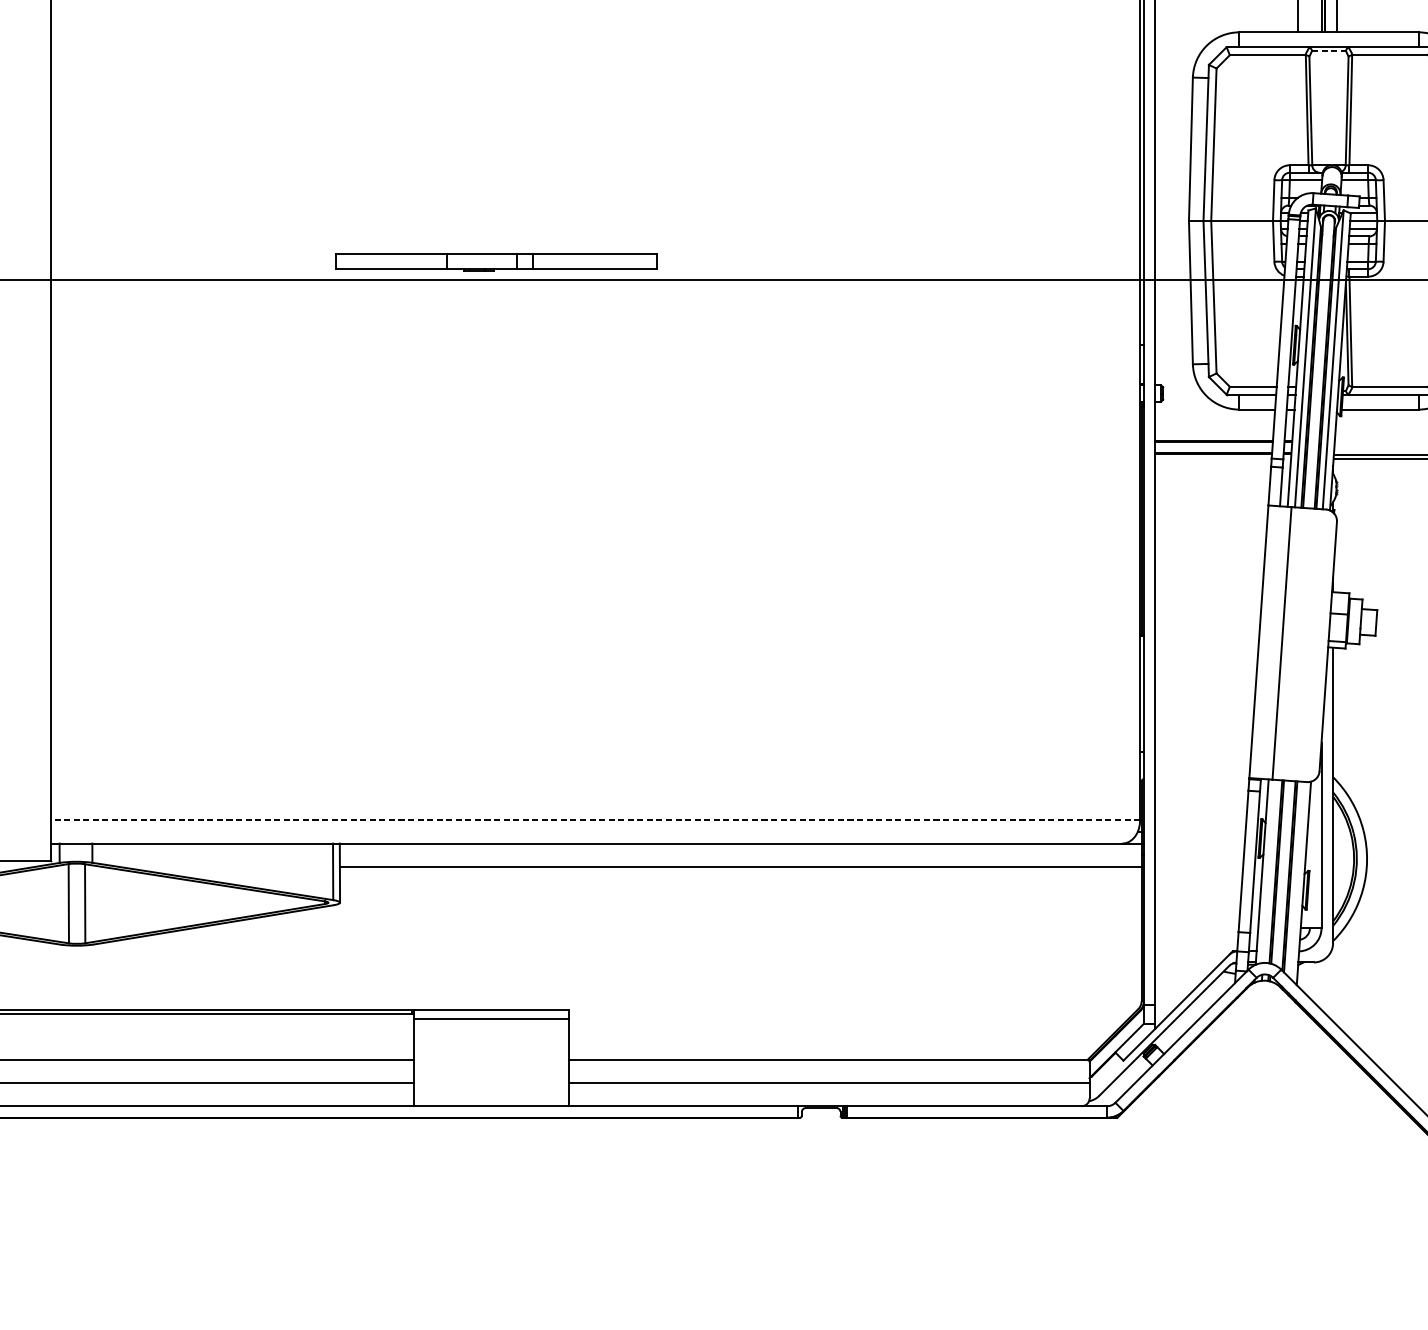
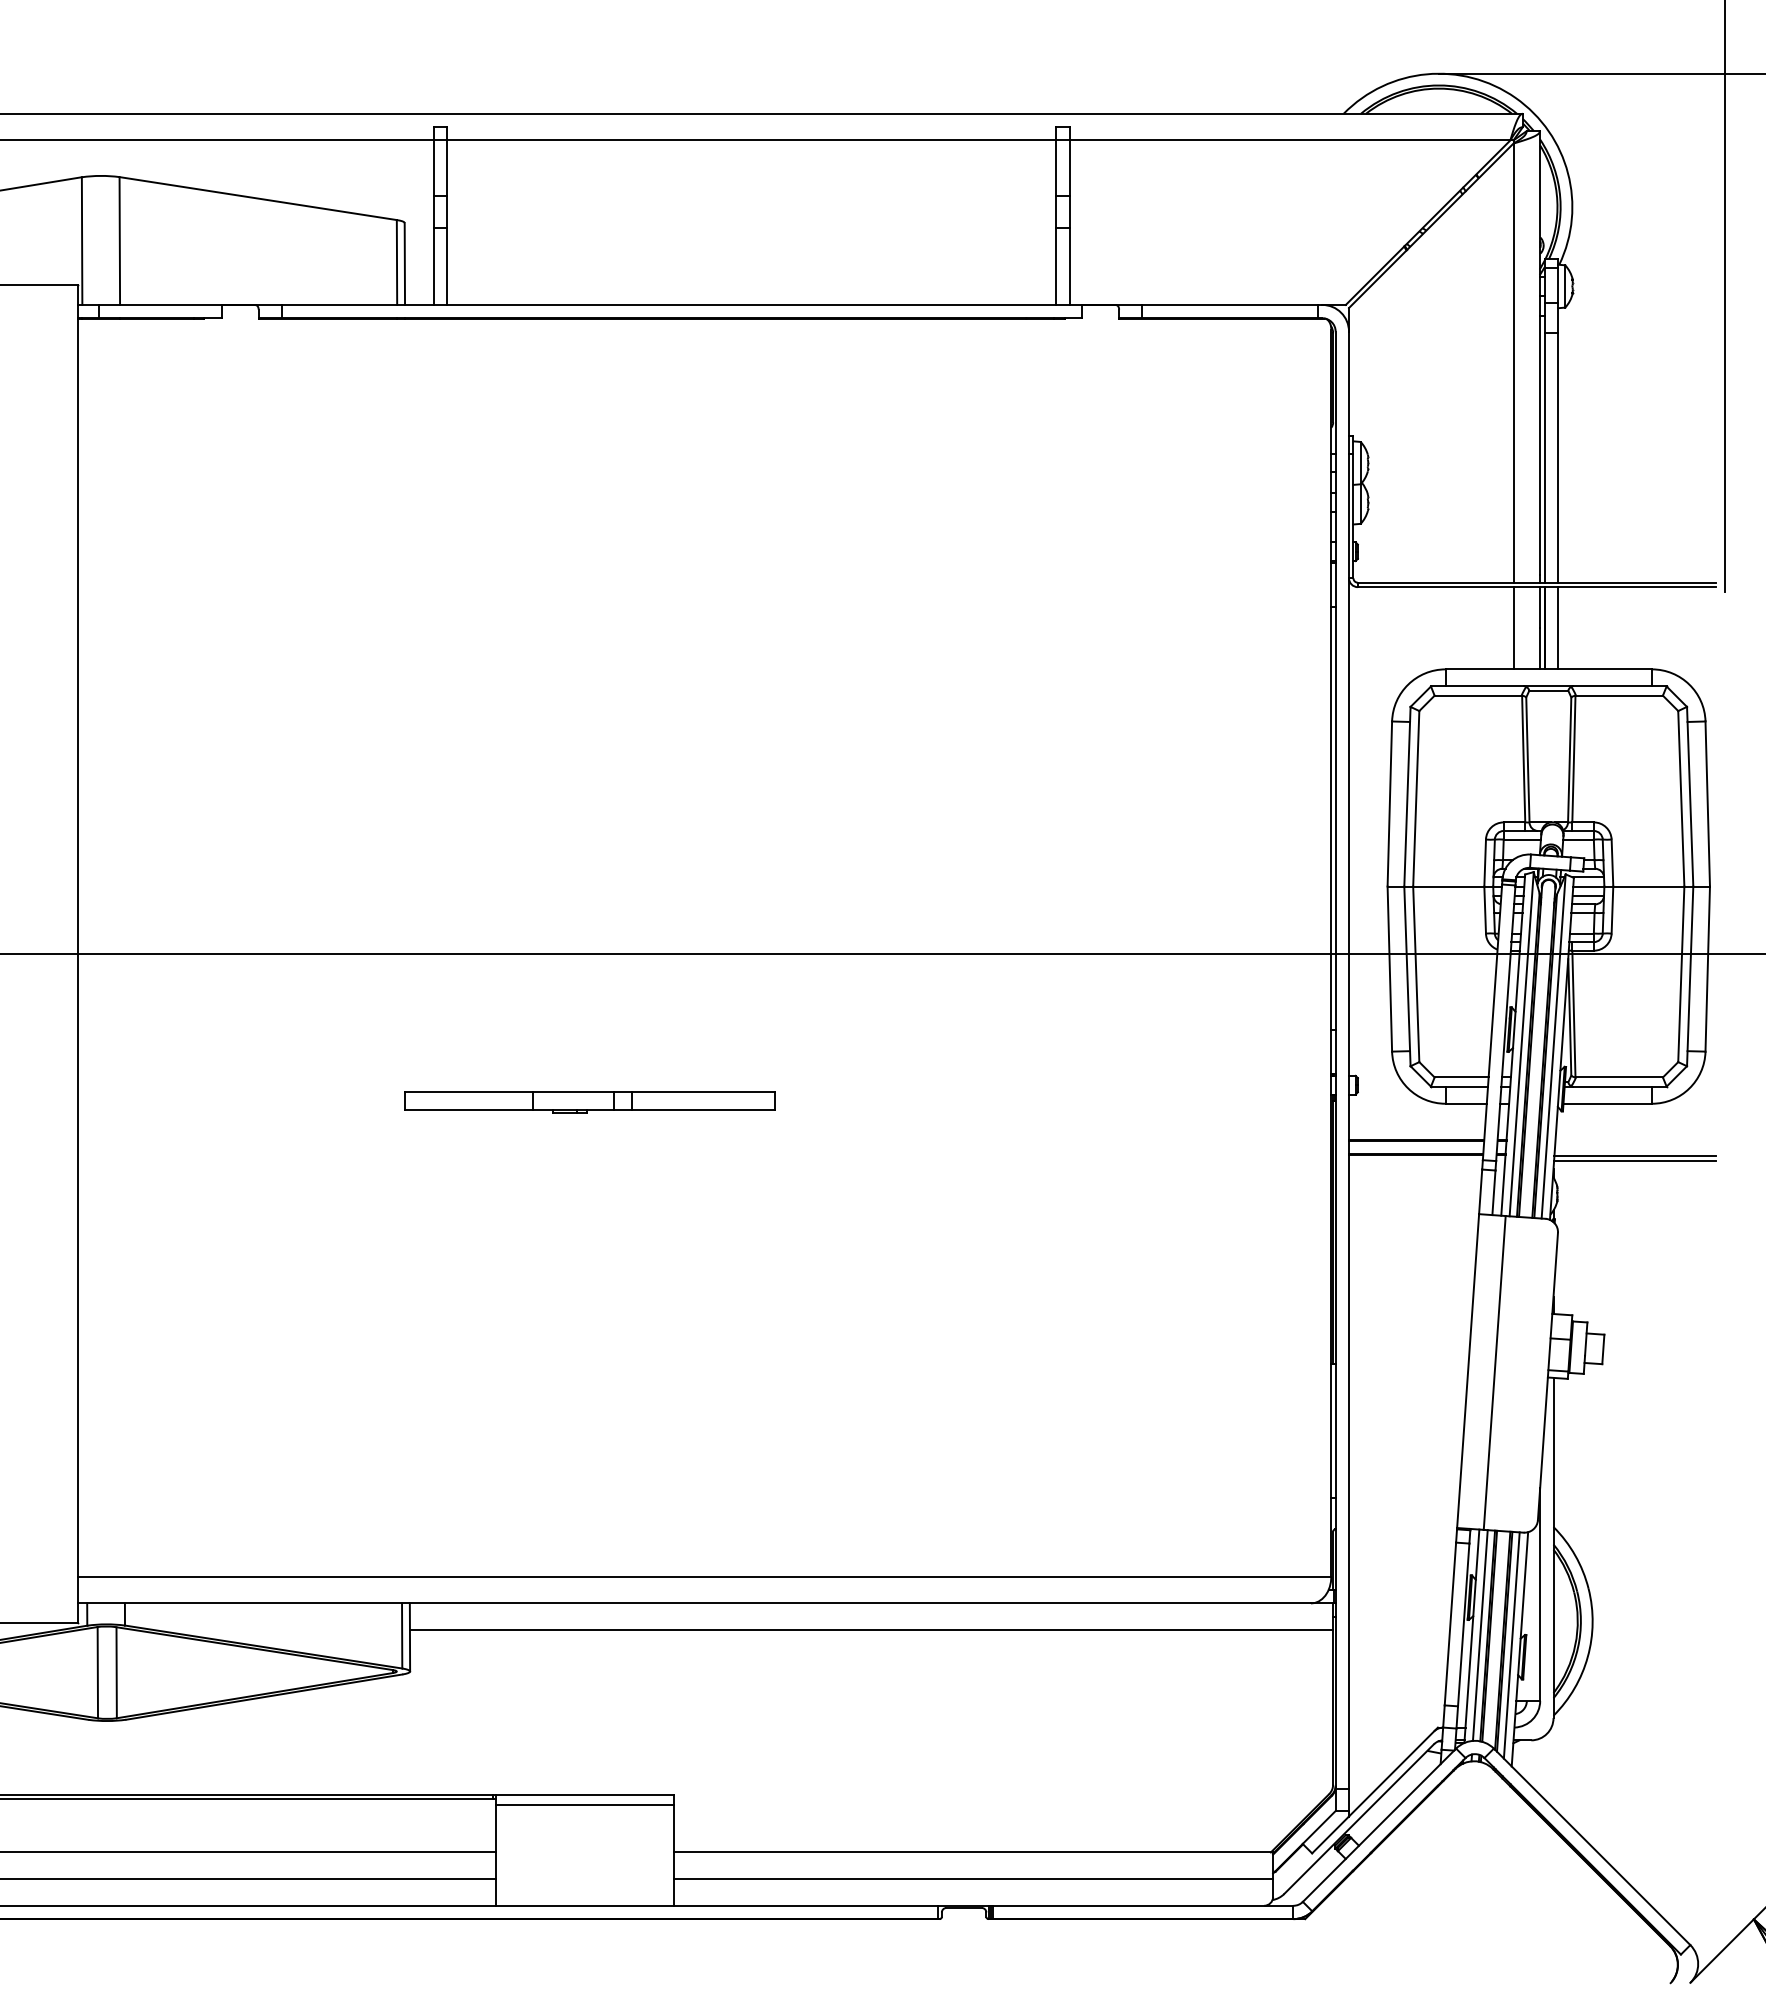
line: (1328, 50) -> (1548, 690), dashed -> solid
part: (495, 262) -> (589, 1102), moved
line: (595, 820) -> (704, 1576), dashed -> solid
line: (1268, 871) -> (1479, 1635), added
line: (1296, 880) -> (1511, 1645), added

